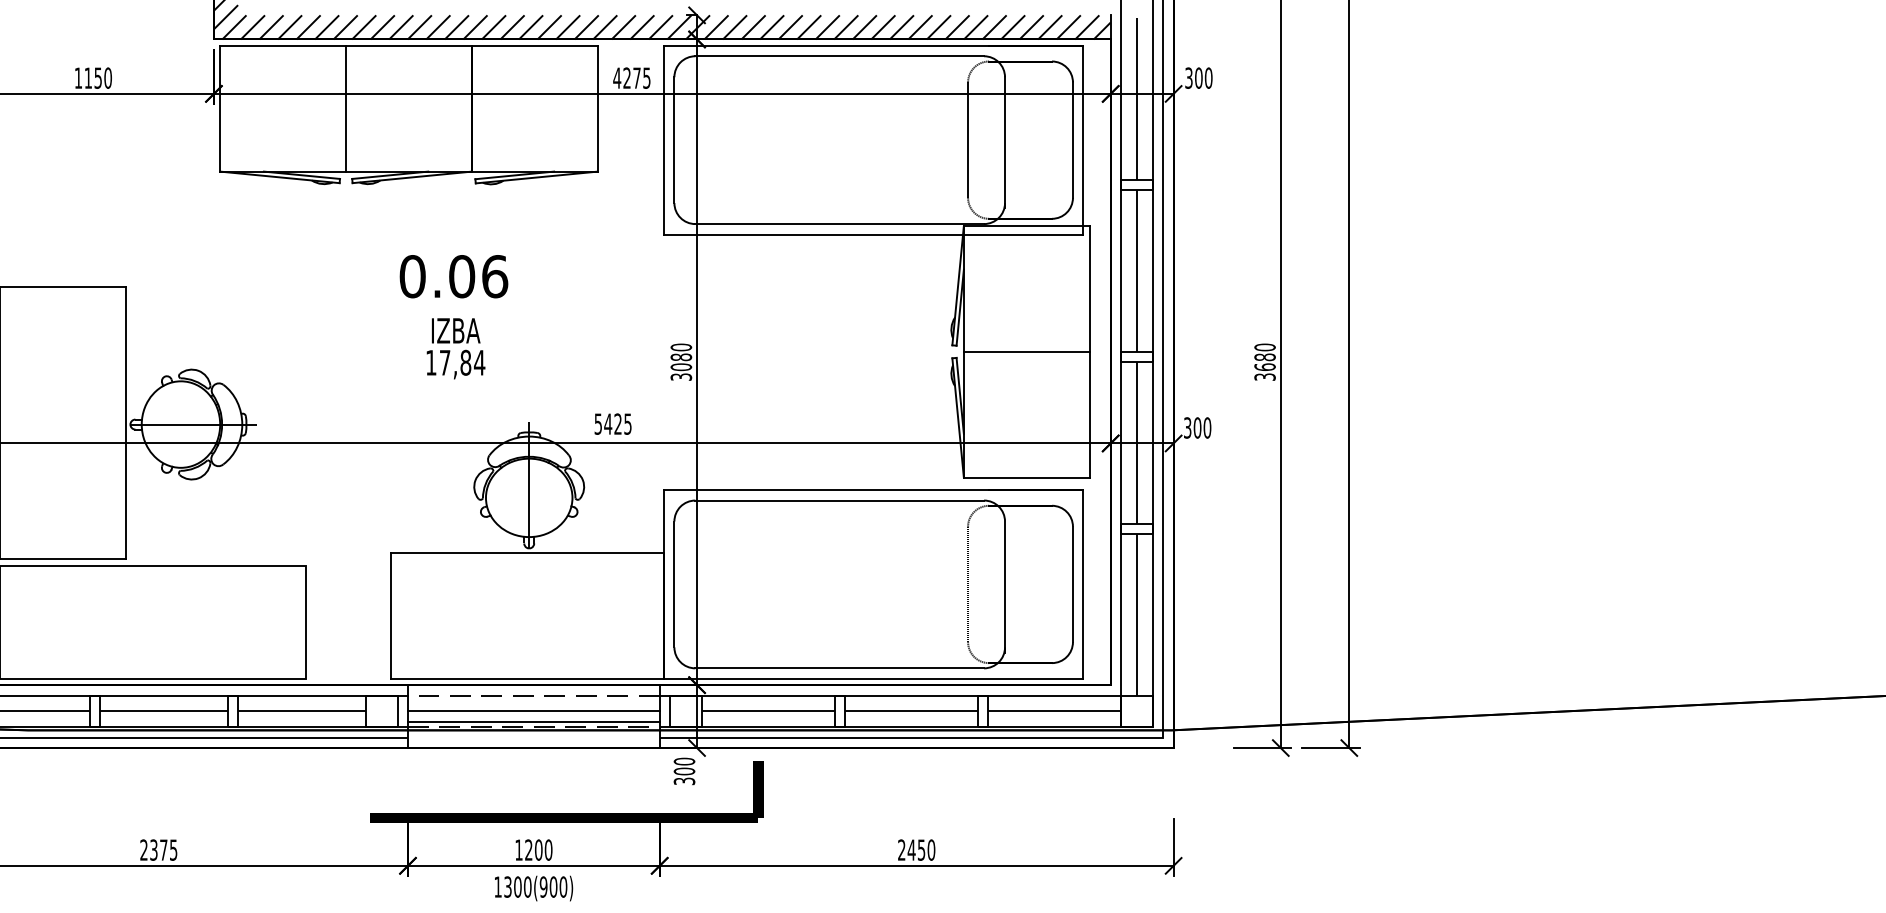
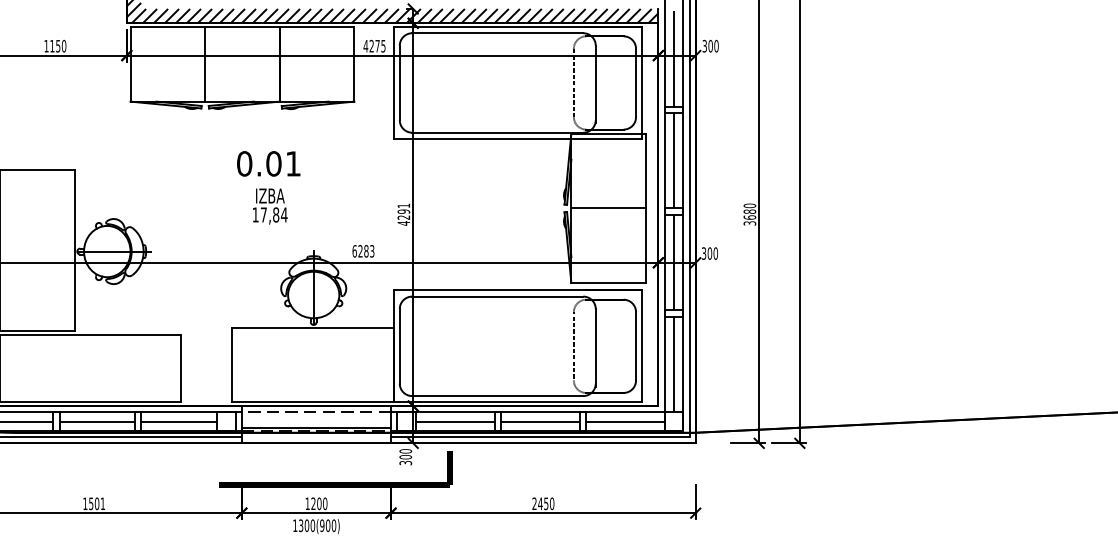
text: (495, 275) -> (293, 163), 0.06 -> 0.01
text: (680, 362) -> (403, 214), 3080 -> 4291
text: (613, 424) -> (363, 251), 5425 -> 6283
line: (533, 711) -> (316, 421), removed
text: (157, 849) -> (93, 503), 2375 -> 1501

